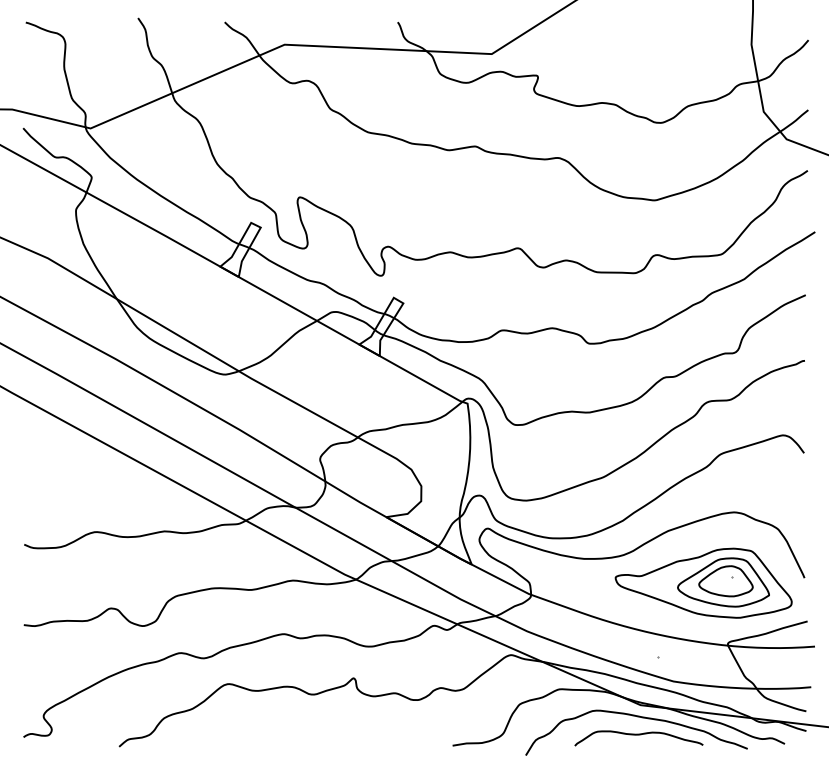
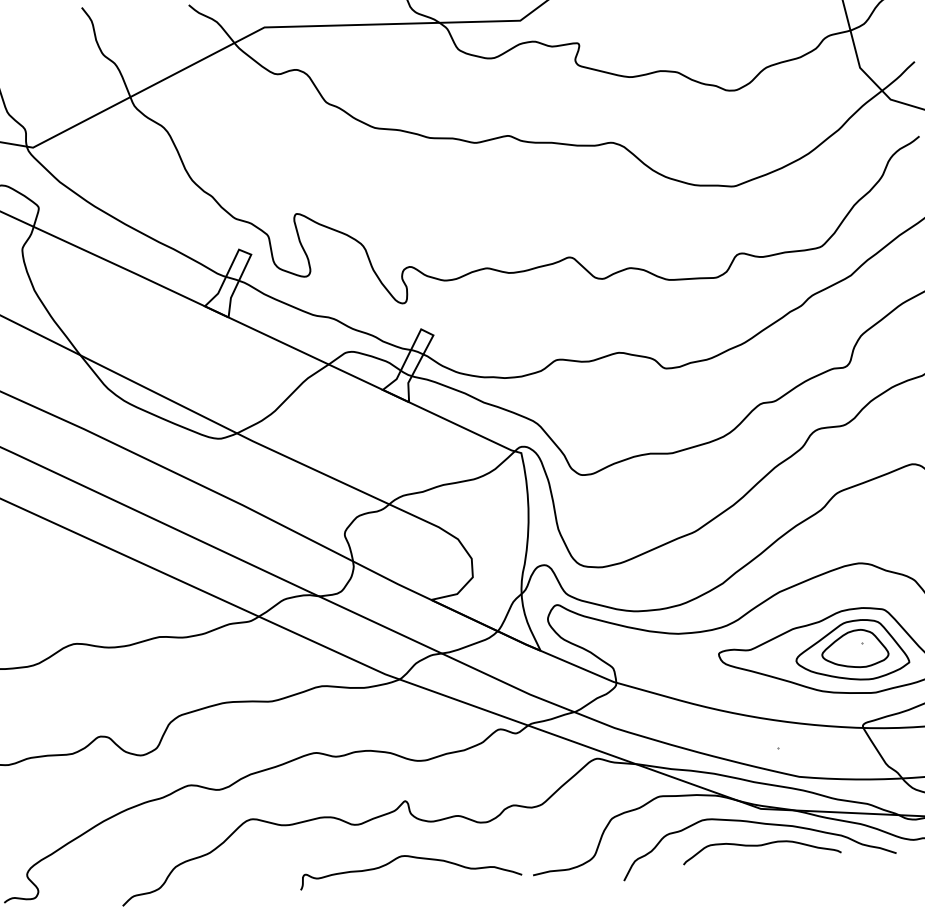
curve: (353, 724) -> (409, 858), added

